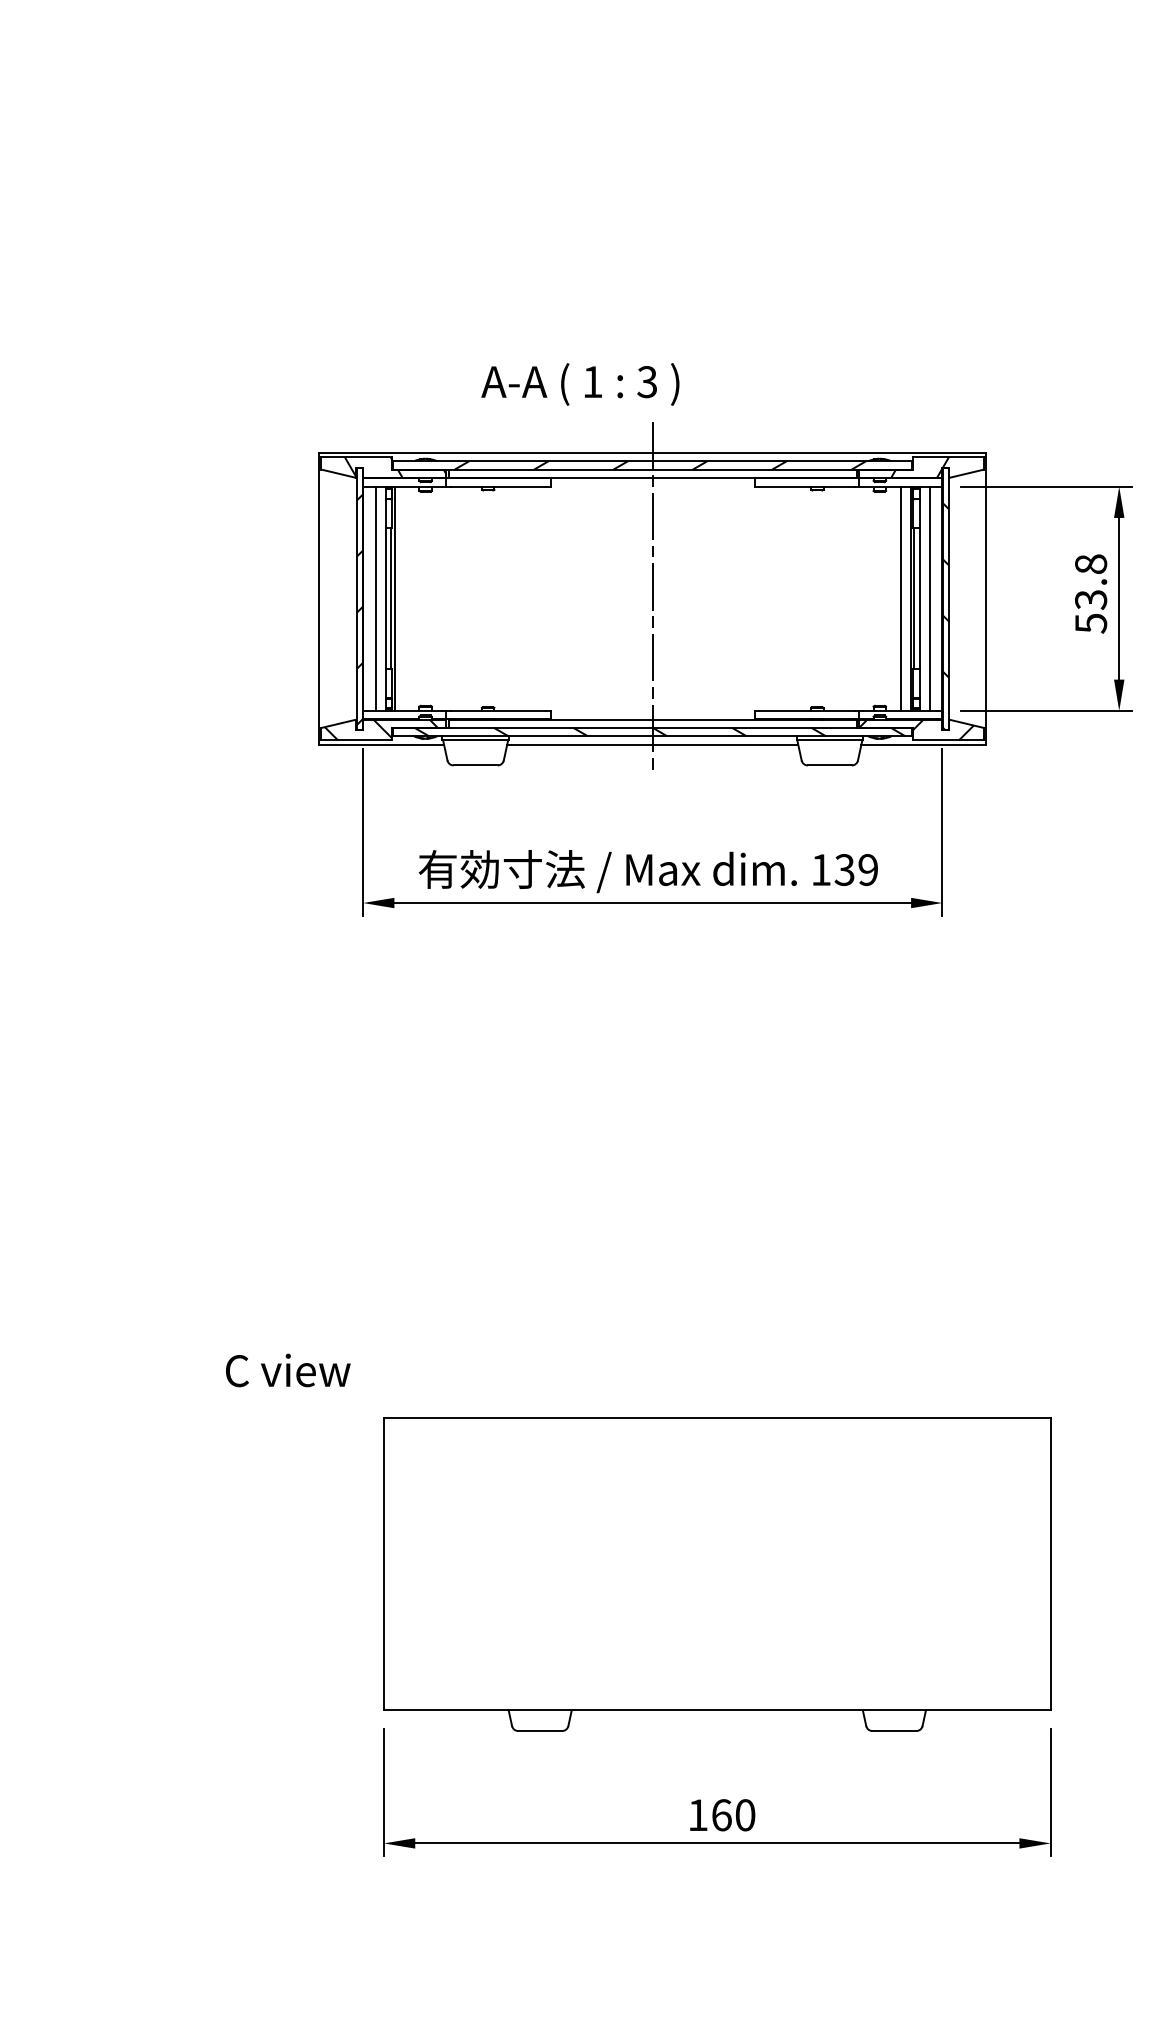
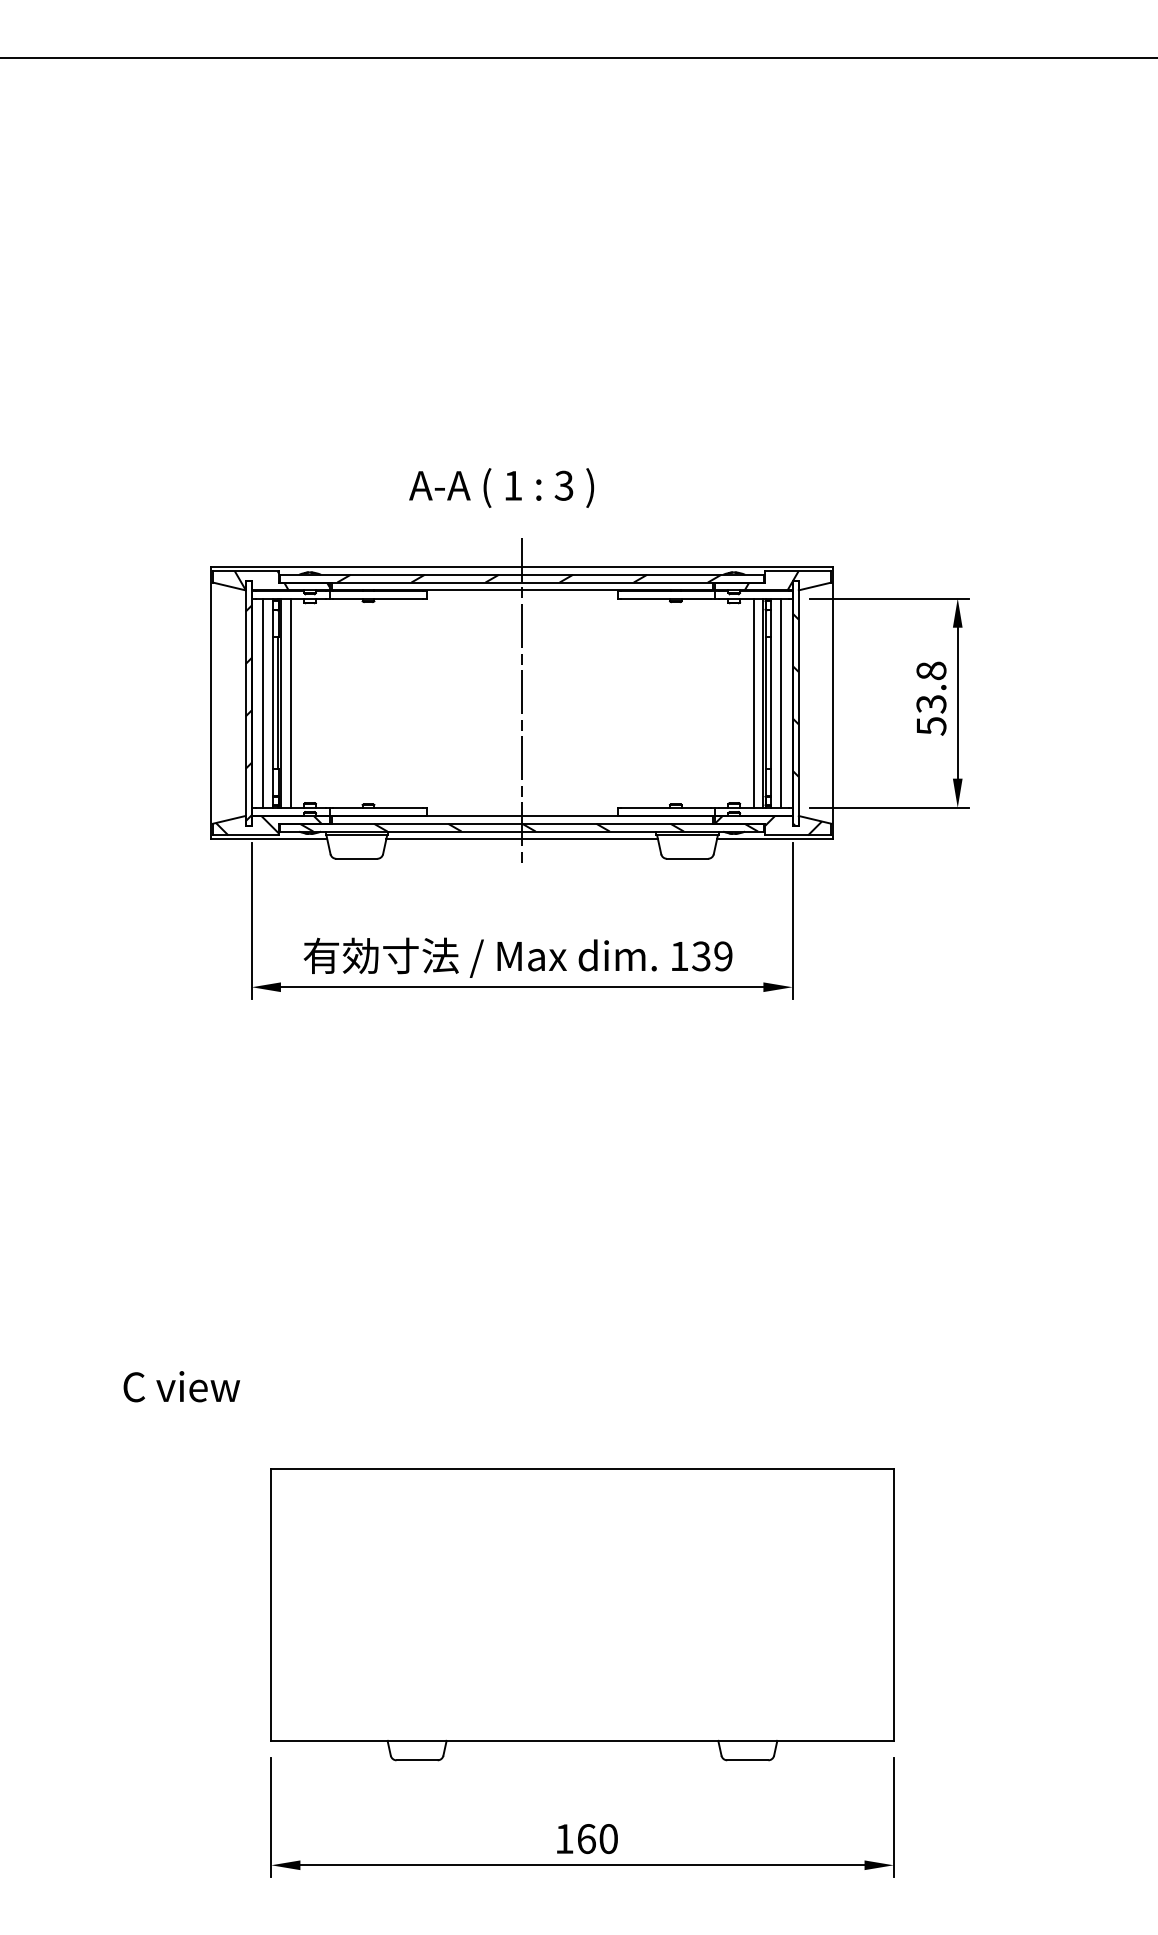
text: (580, 383) -> (501, 487), moved
line: (404, 598) -> (290, 702), added
text: (287, 1370) -> (181, 1386), moved

